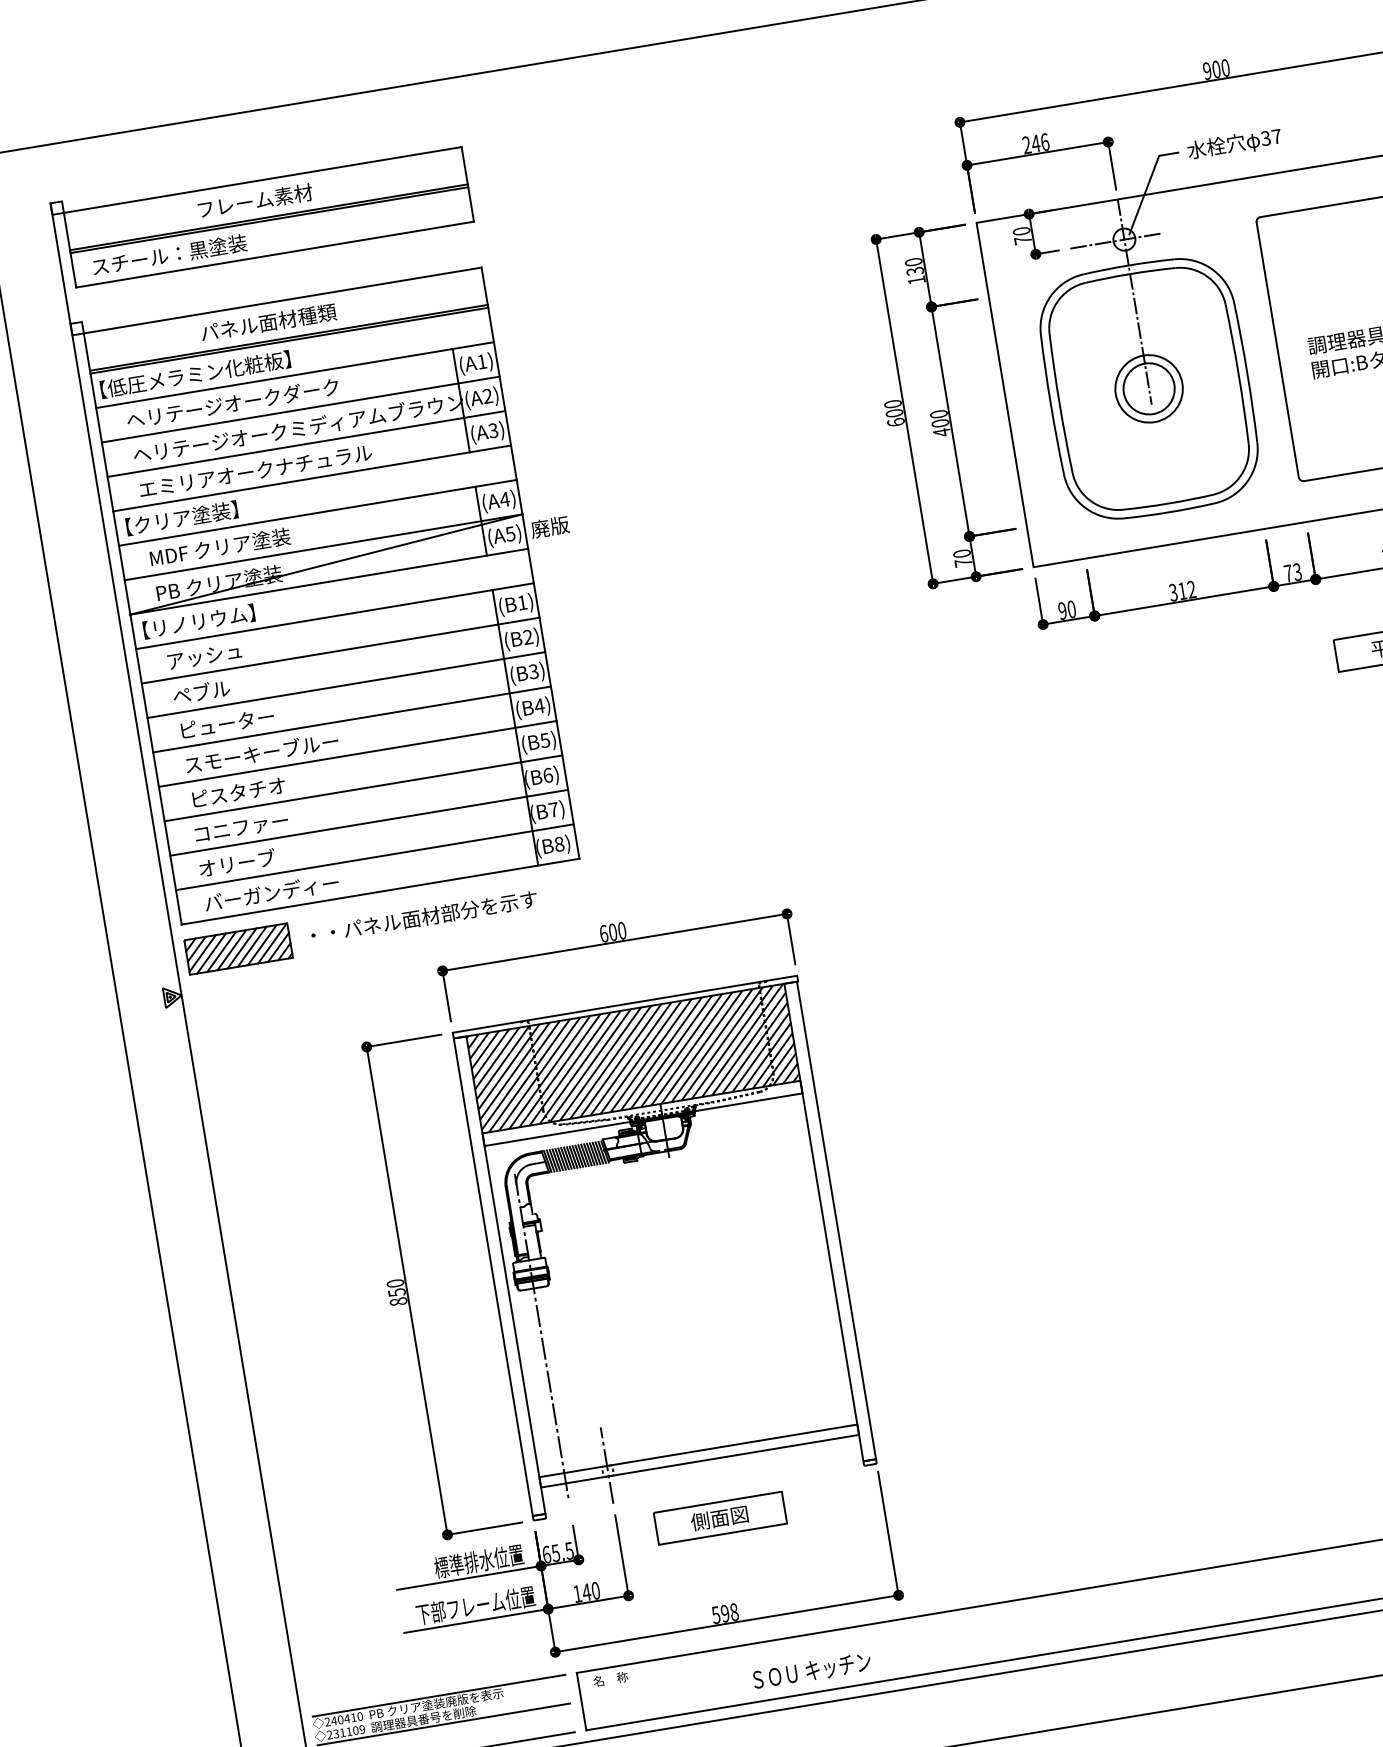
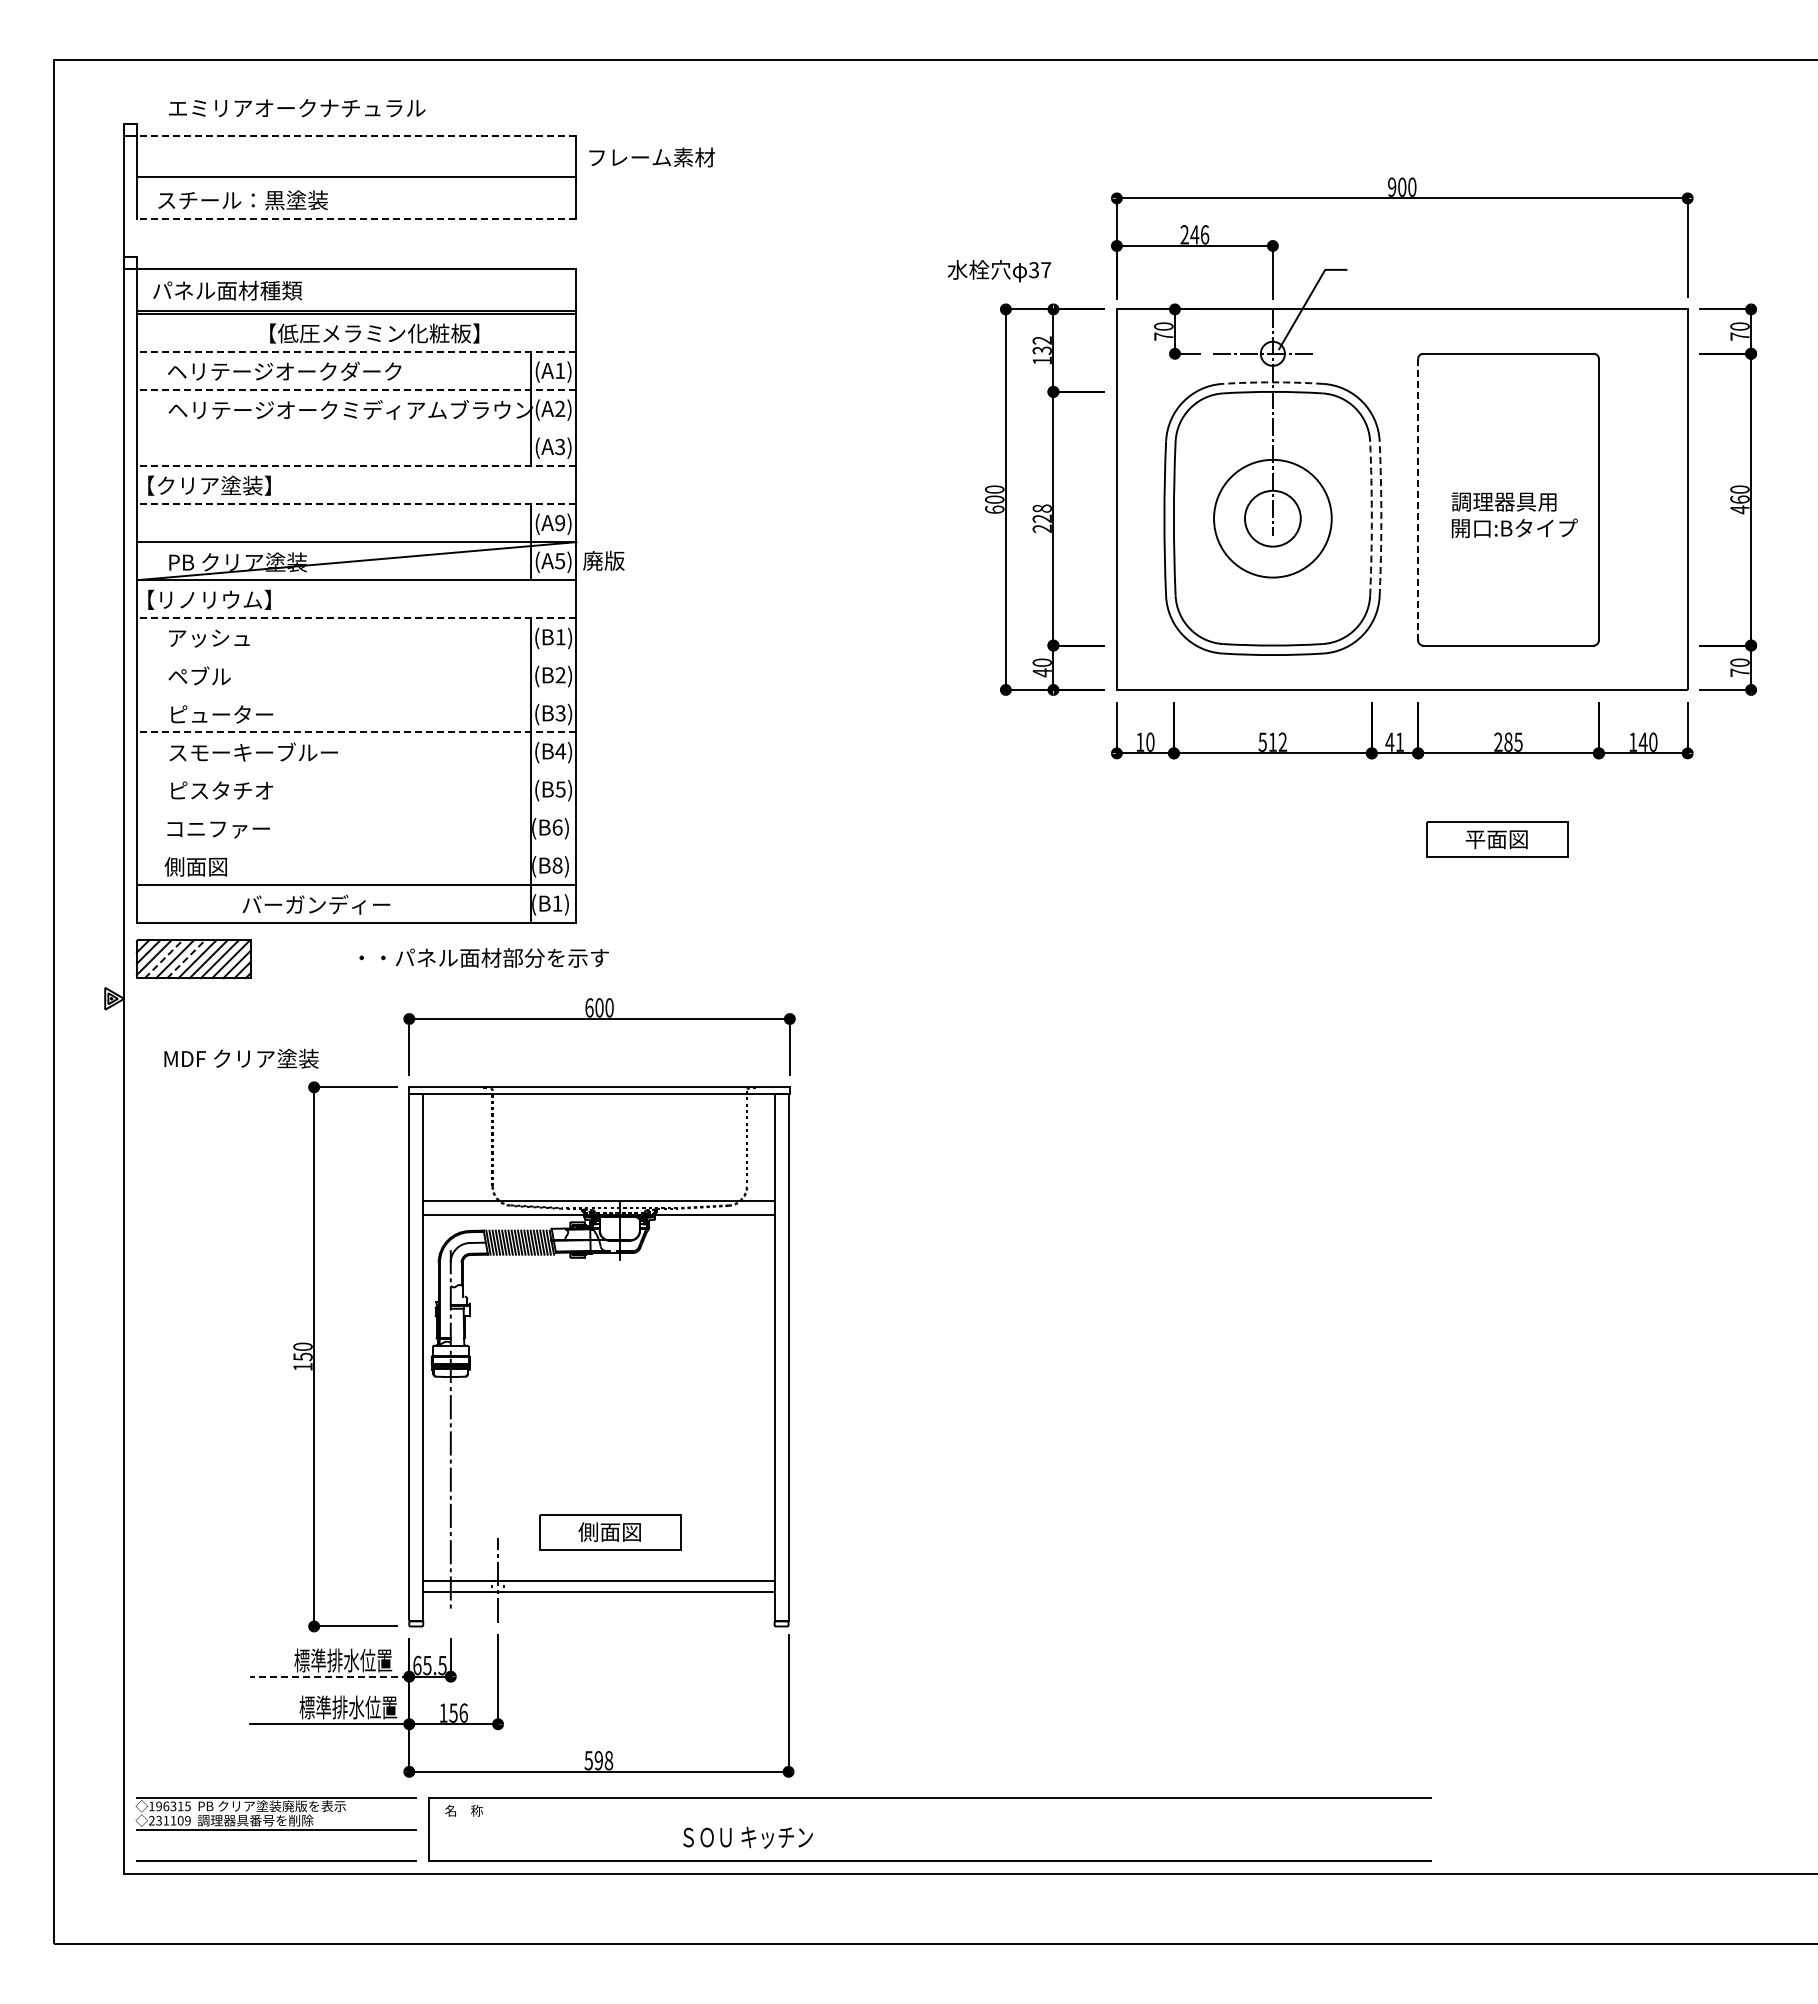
text: (1234, 144) -> (999, 271), moved
line: (262, 180) -> (356, 136), solid -> dashed
text: (254, 201) -> (651, 157), moved
line: (269, 220) -> (356, 180), removed
line: (274, 254) -> (356, 218), solid -> dashed
text: (913, 262) -> (1041, 340), 130 -> 132
arc: (1128, 265) -> (1272, 382), solid -> dashed
text: (268, 322) -> (227, 290), moved
line: (1278, 349) -> (1418, 499), solid -> dashed
arc: (1247, 372) -> (1381, 518), solid -> dashed
arc: (1238, 373) -> (1371, 518), solid -> dashed
text: (195, 374) -> (374, 333), moved
line: (294, 374) -> (356, 351), solid -> dashed
circle: (1148, 388) -> (1272, 518), size x1.6
line: (300, 409) -> (356, 389), solid -> dashed
text: (939, 423) -> (1041, 518), 400 -> 228
line: (306, 443) -> (356, 427), removed
text: (255, 471) -> (297, 108), moved
line: (312, 478) -> (356, 466), solid -> dashed
text: (504, 500) -> (559, 523), (A4) -> (A9)
line: (317, 513) -> (356, 504), solid -> dashed
text: (220, 547) -> (241, 1058), moved
text: (962, 562) -> (1041, 672), 70 -> 40
text: (1292, 572) -> (1394, 741), 73 -> 41
text: (1173, 592) -> (1262, 741), 312 -> 512
text: (1062, 610) -> (1140, 741), 90 -> 10
line: (334, 616) -> (356, 618), solid -> dashed
line: (340, 650) -> (356, 656), removed
line: (346, 685) -> (356, 694), removed
line: (351, 719) -> (356, 732), solid -> dashed
line: (357, 753) -> (356, 770), removed
line: (363, 788) -> (356, 808), removed
text: (553, 809) -> (557, 865), (B7) -> (B8)
line: (368, 822) -> (356, 846), removed
text: (559, 844) -> (557, 903), (B8) -> (B1)
text: (236, 863) -> (206, 866), オリーブ -> 側面図
text: (271, 892) -> (316, 904), moved
text: (423, 916) -> (483, 957), moved
line: (232, 950) -> (186, 959), solid -> dashed
line: (211, 953) -> (163, 959), solid -> dashed
hatch: (632, 1057) -> (598, 1146), removed
text: (398, 1301) -> (302, 1366), 850 -> 150
part: (720, 1518) -> (610, 1532), moved
line: (468, 1577) -> (329, 1676), solid -> dashed
text: (591, 1591) -> (458, 1712), 140 -> 156
text: (460, 1607) -> (315, 1707), 下部フレーム位置 -> 標準排水位置
text: (811, 1670) -> (747, 1837), moved
text: (343, 1719) -> (169, 1806), 240410 -> 196315

